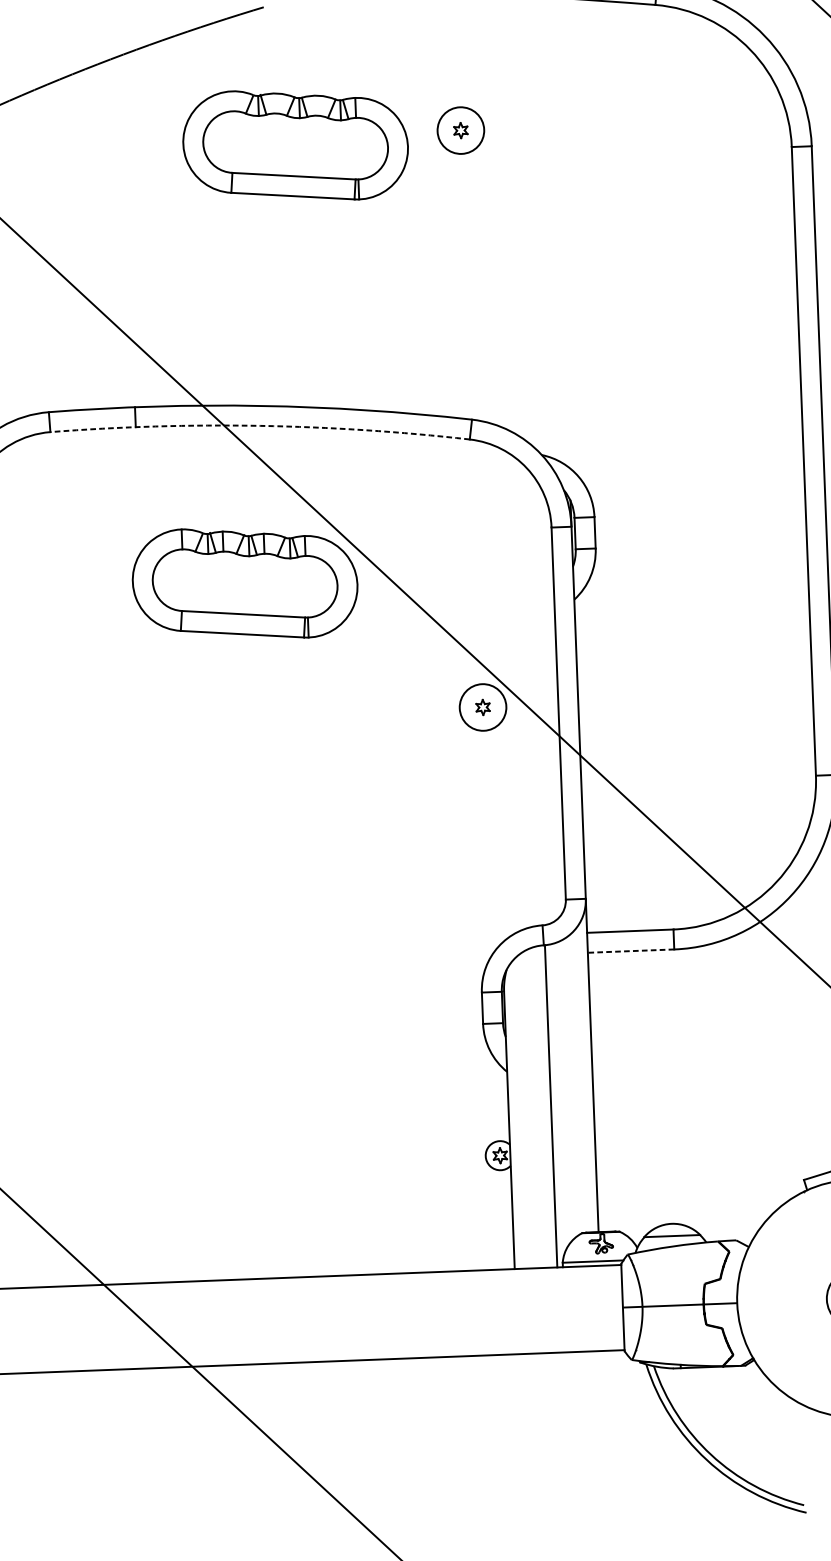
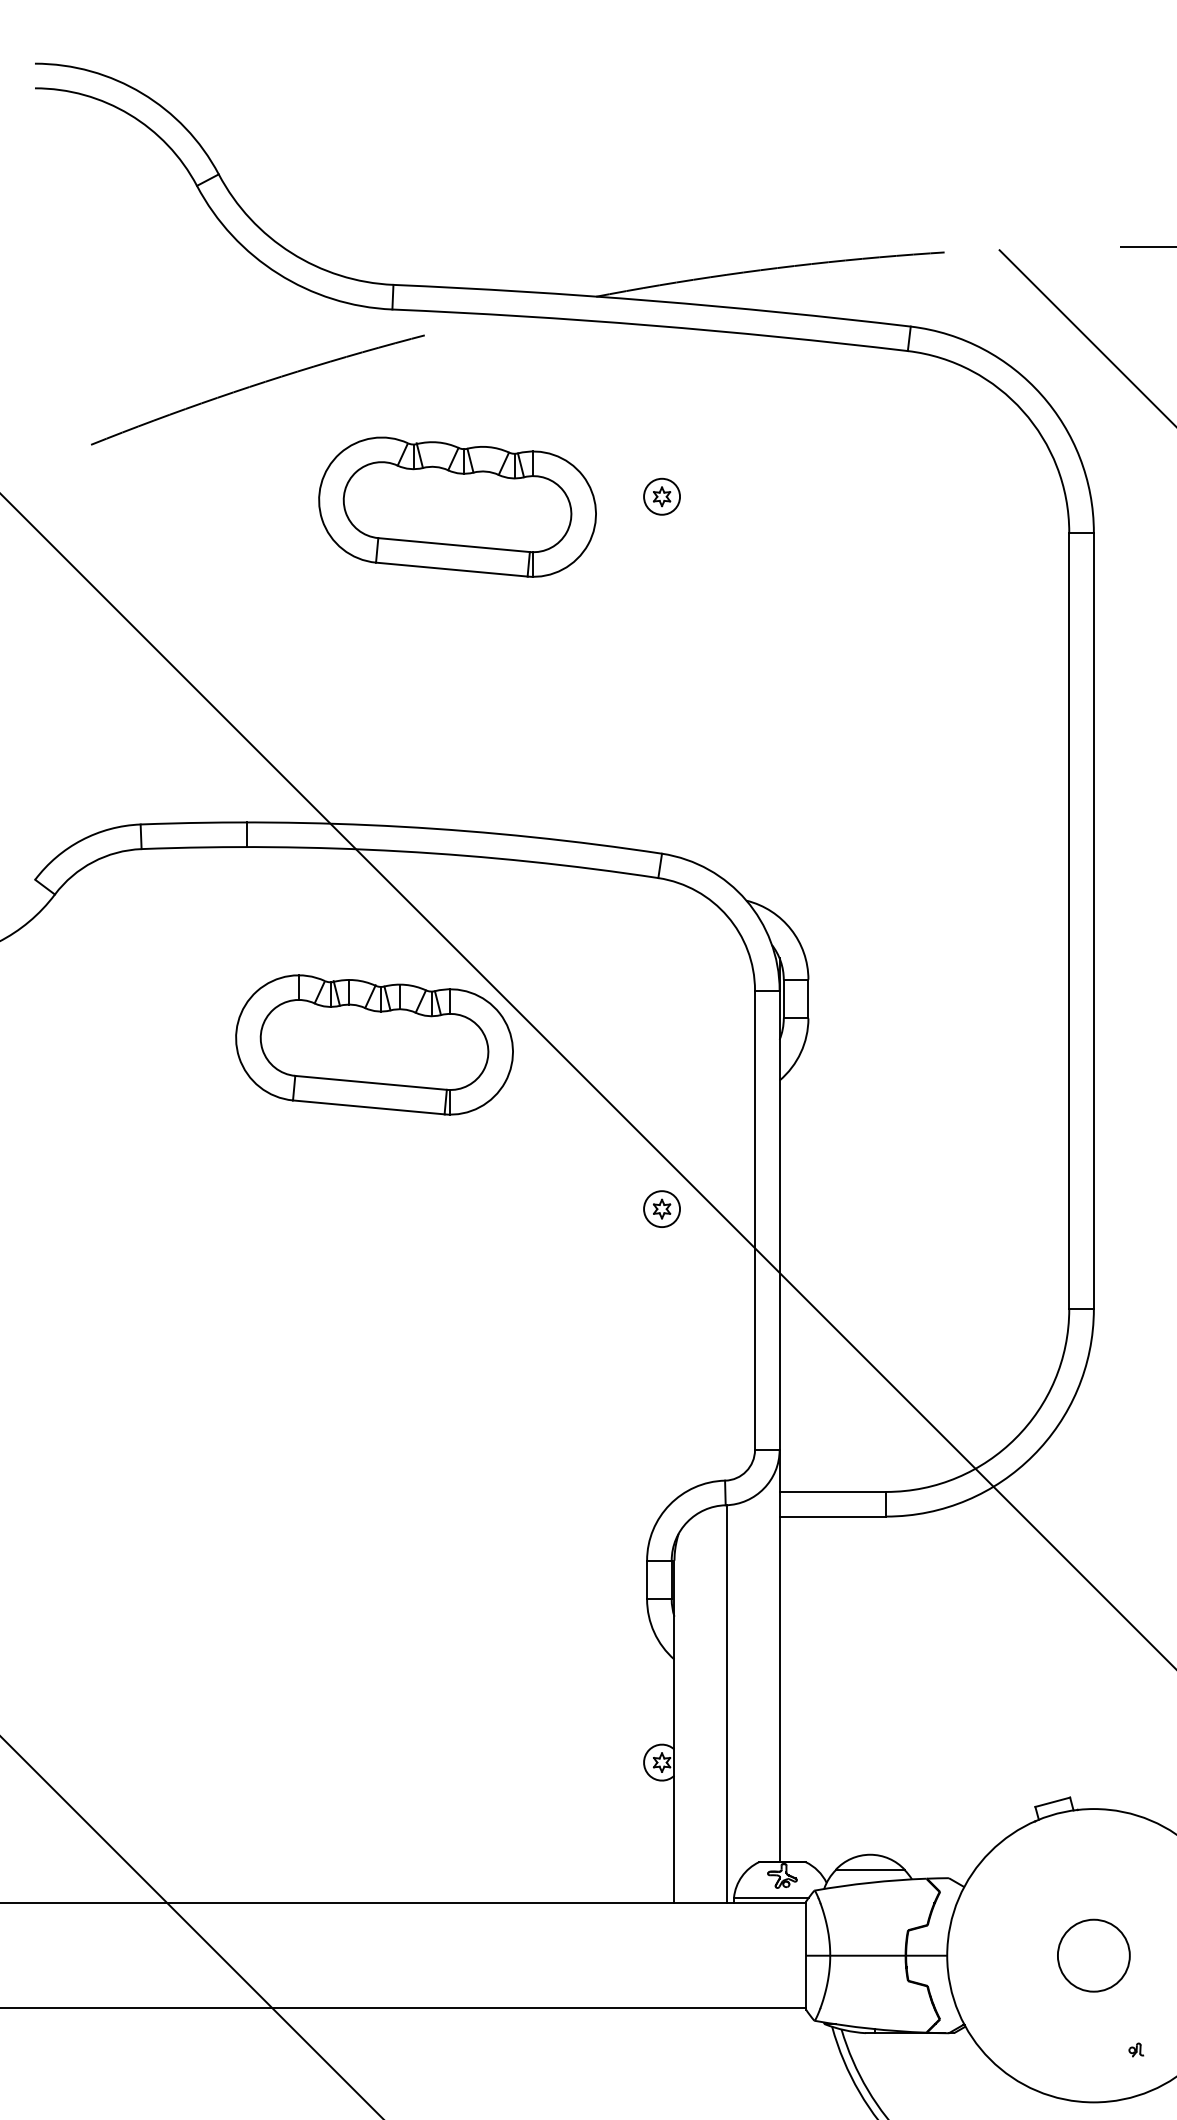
circle: (461, 130) -> (662, 496), size x0.62
arc: (260, 425) -> (400, 851), dashed -> solid
circle: (483, 707) -> (662, 1209), size x0.62
line: (630, 951) -> (832, 1516), dashed -> solid

